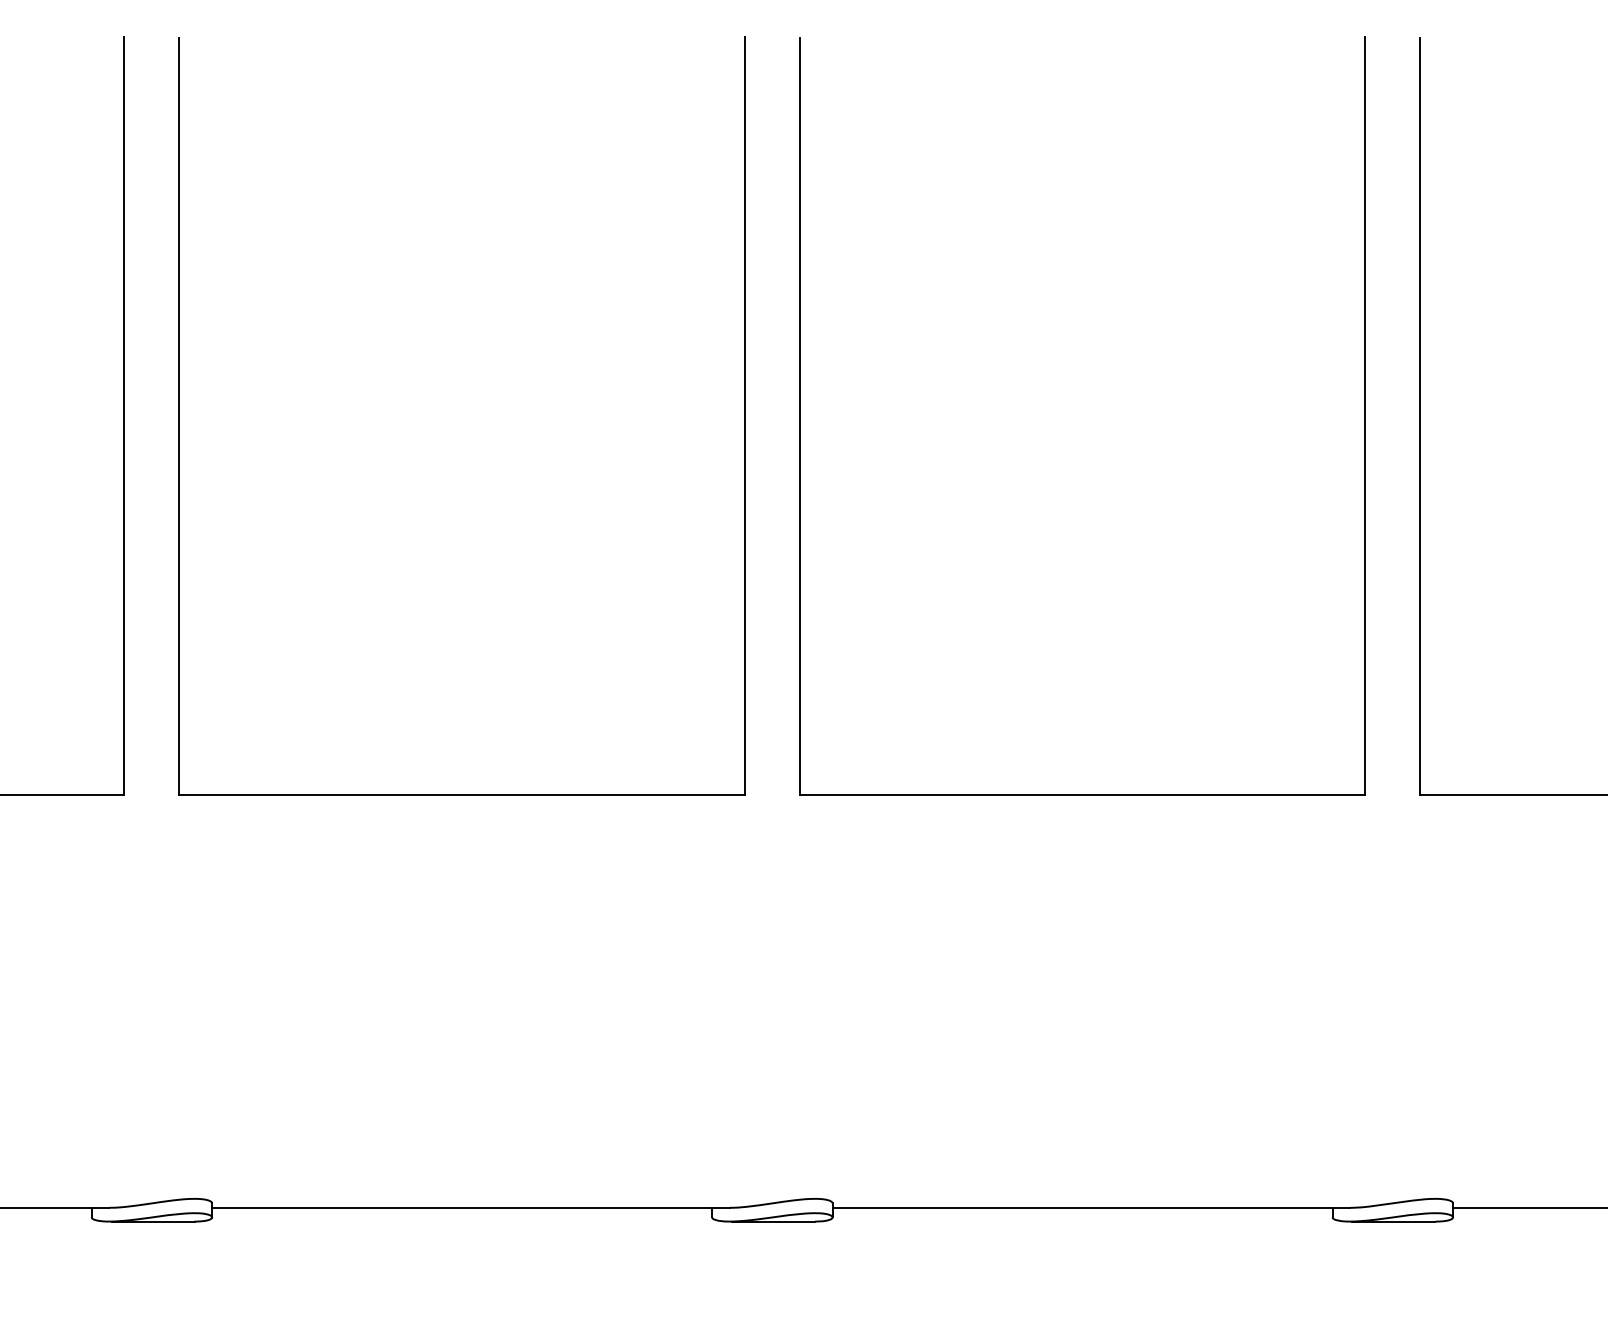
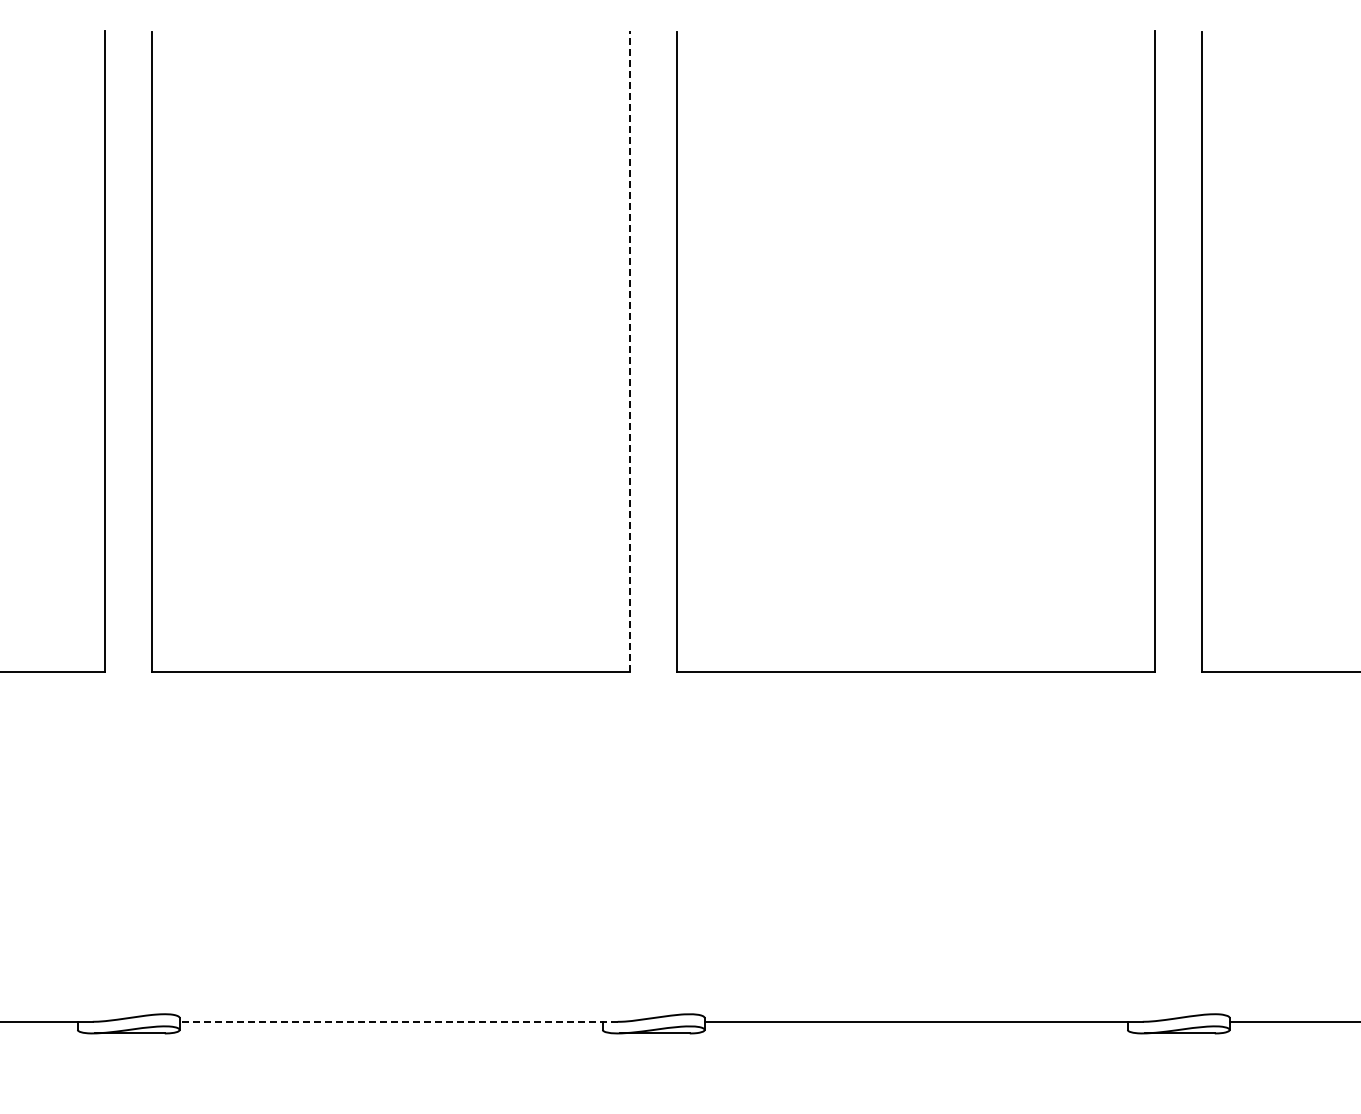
line: (744, 415) -> (630, 351), solid -> dashed
line: (470, 1207) -> (398, 1021), solid -> dashed

